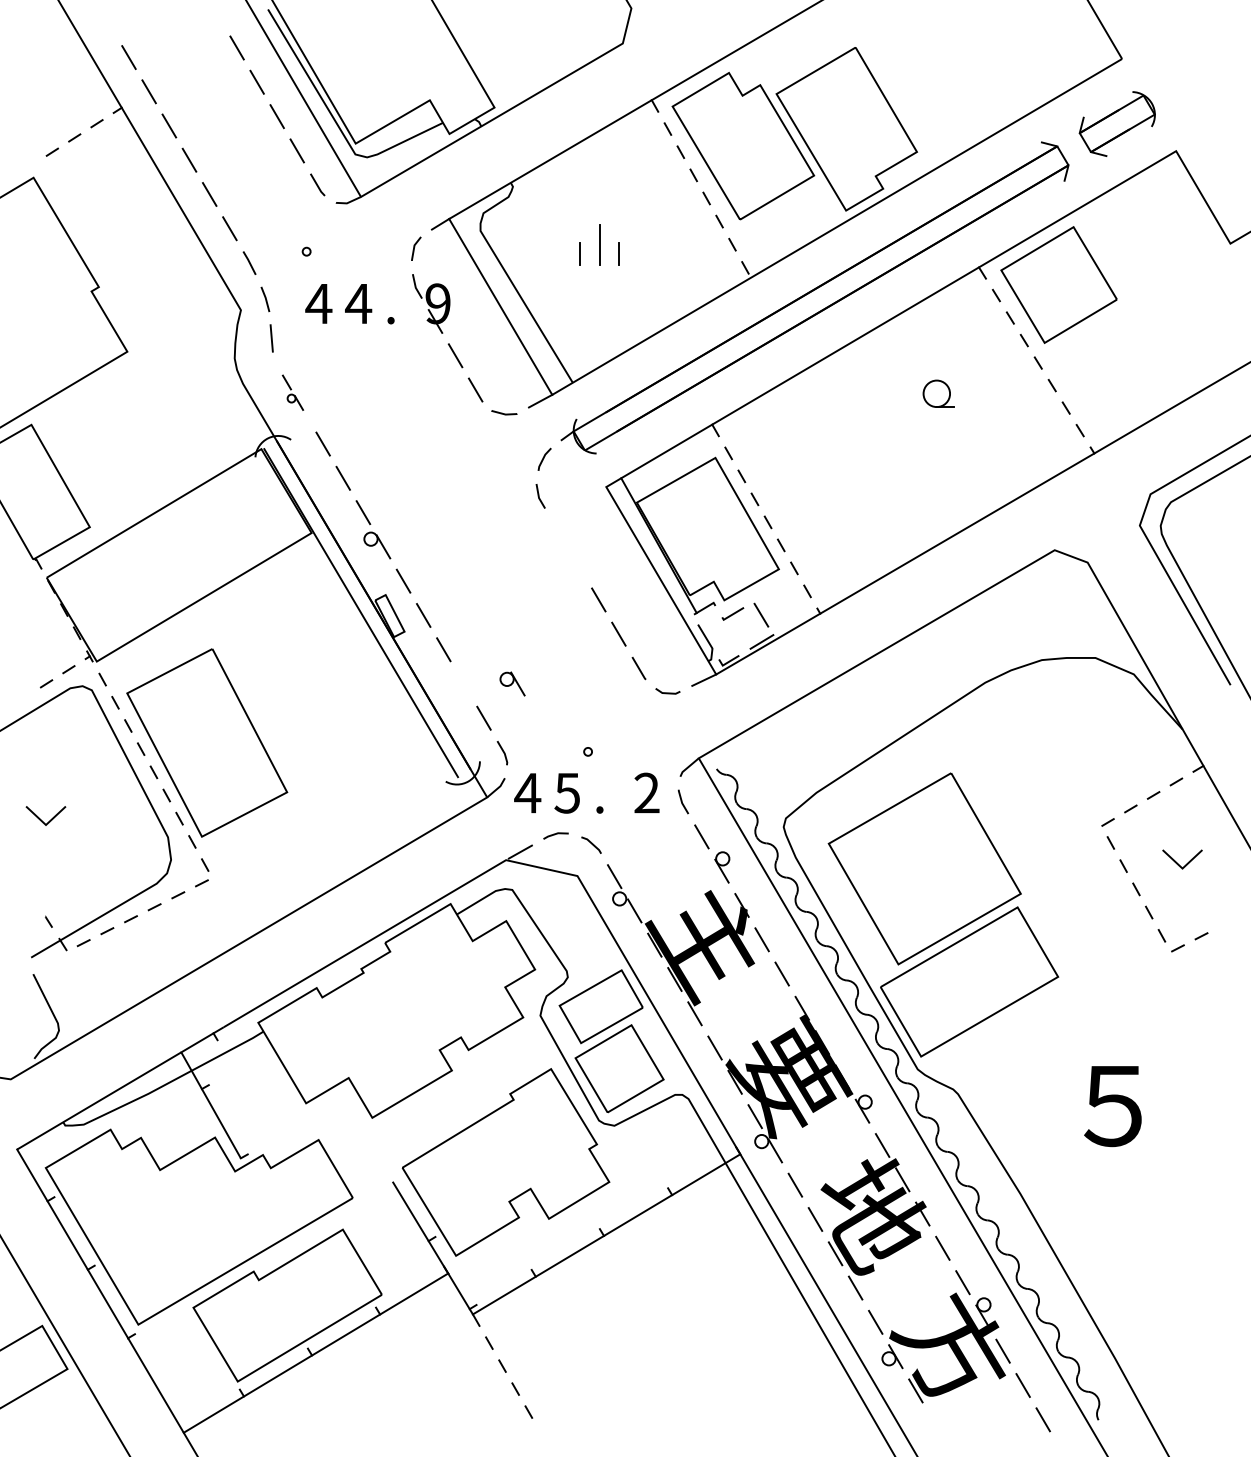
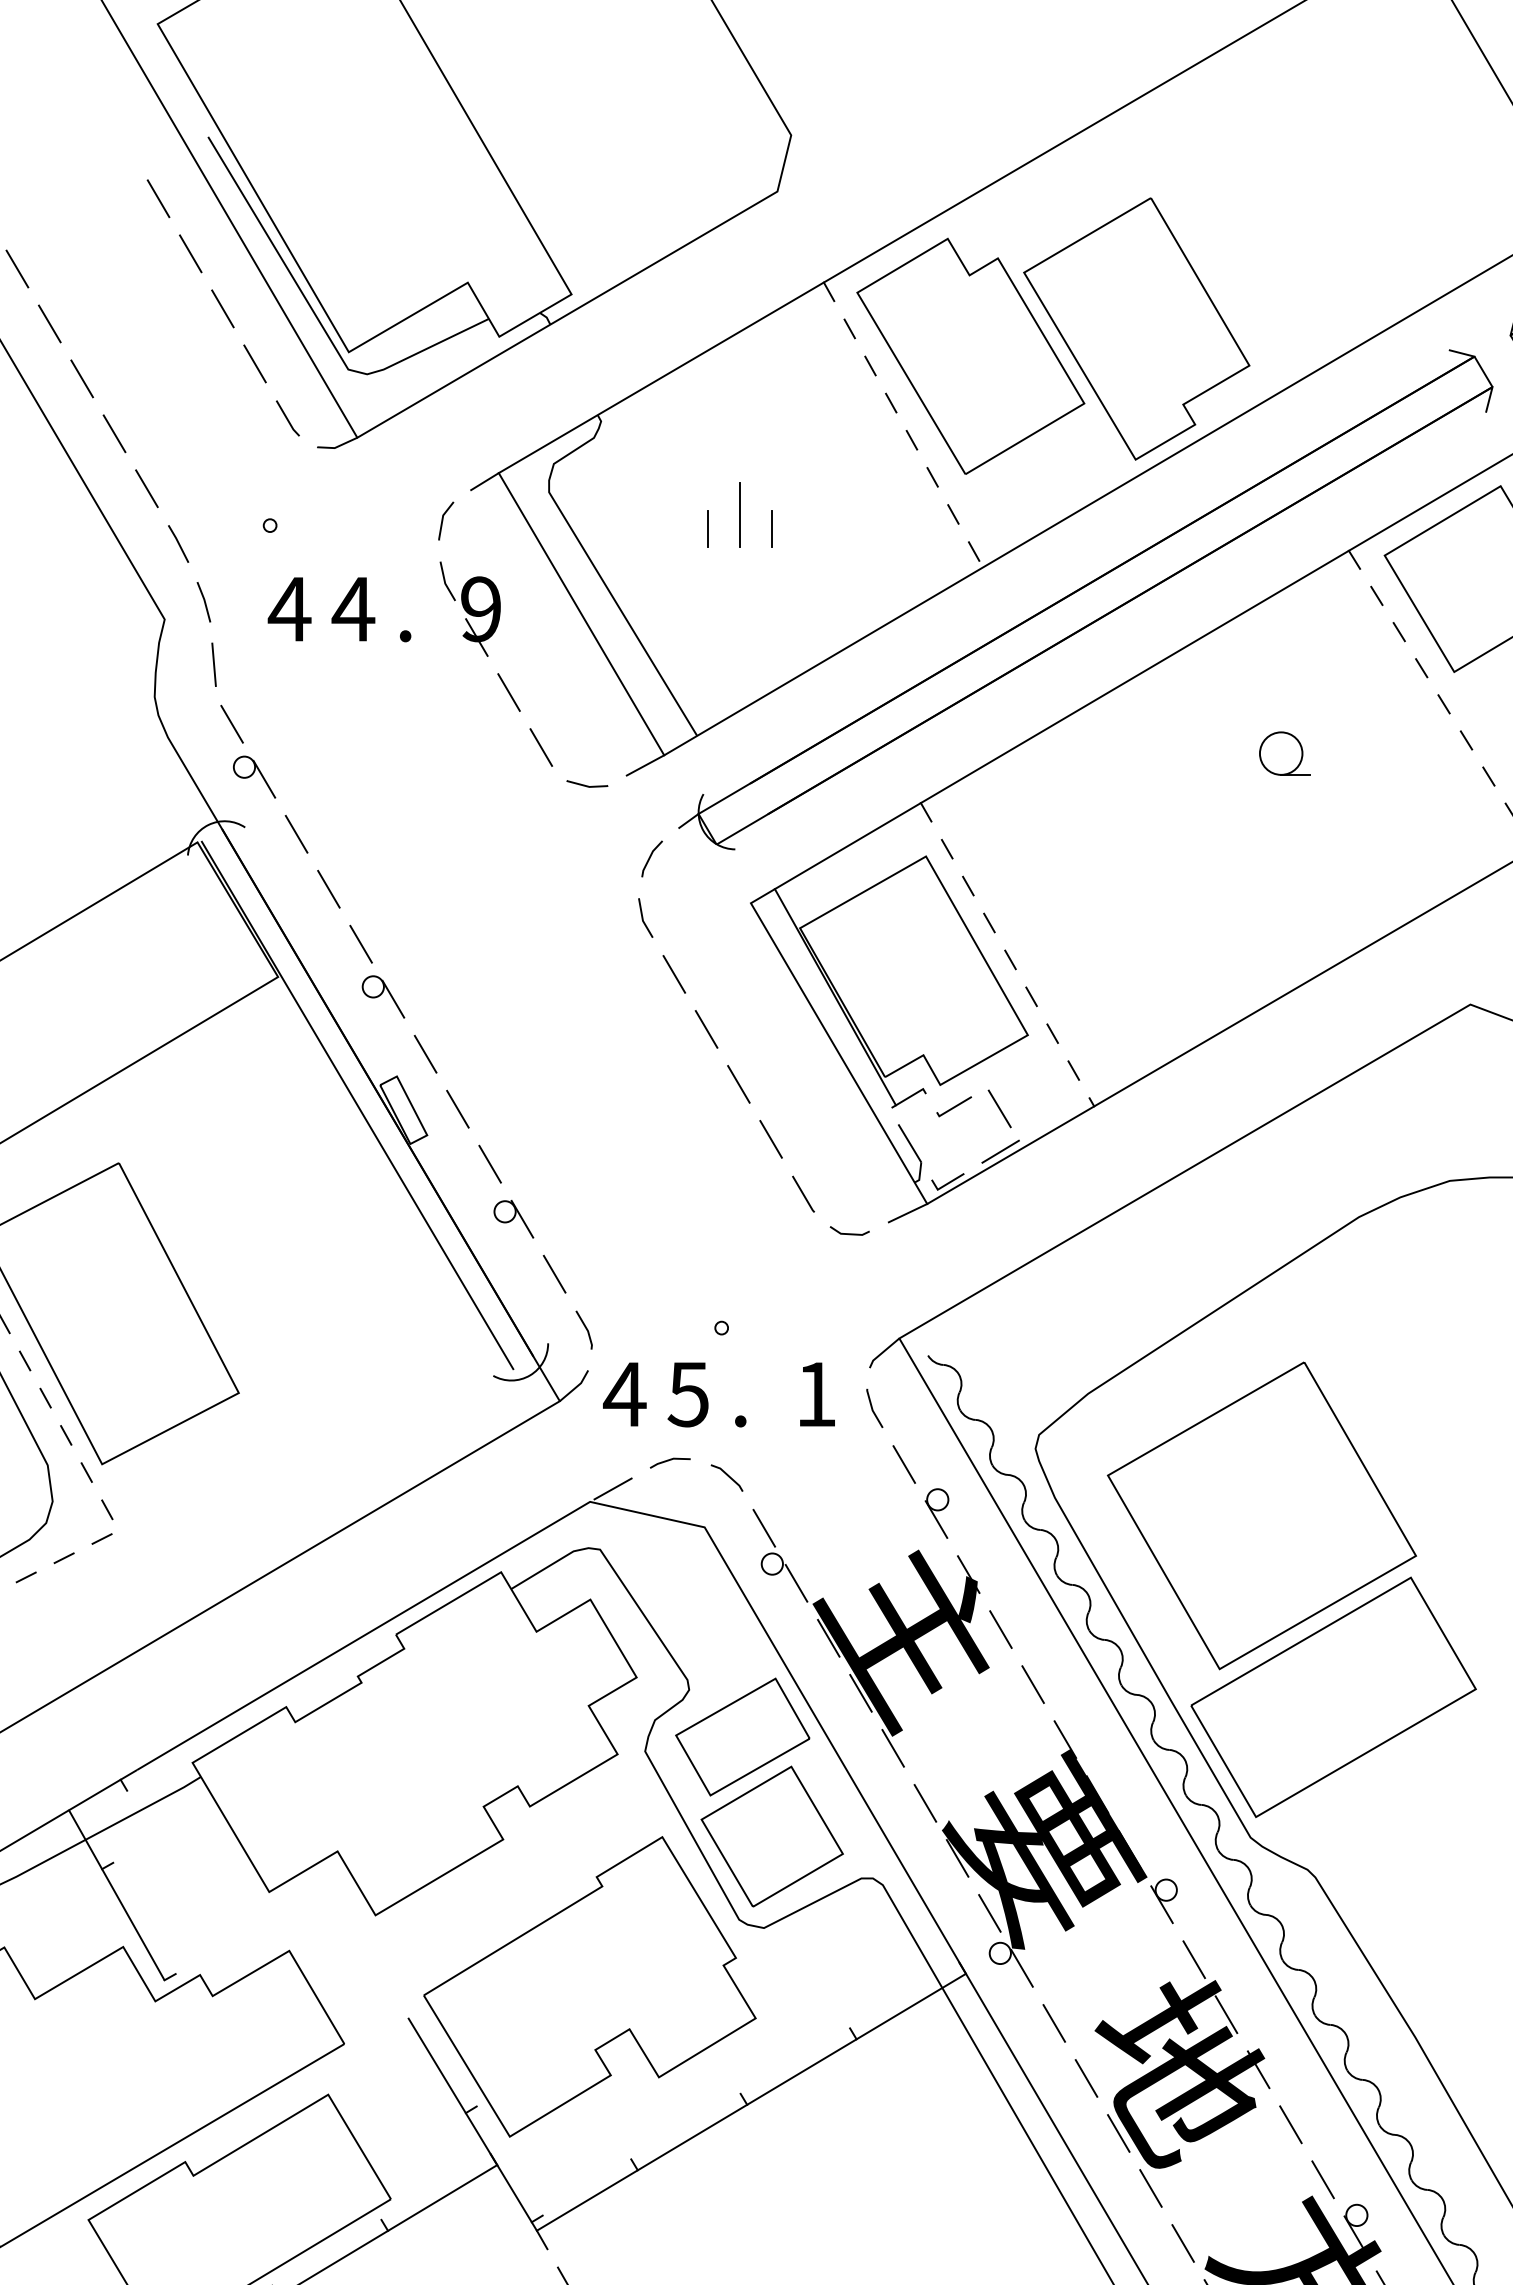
part: (292, 392) -> (247, 751), size x1.67
line: (558, 530) -> (674, 972), added
line: (578, 565) -> (706, 1029), added
part: (512, 683) -> (513, 1218), moved
text: (646, 792) -> (815, 1393), 2 -> 1

